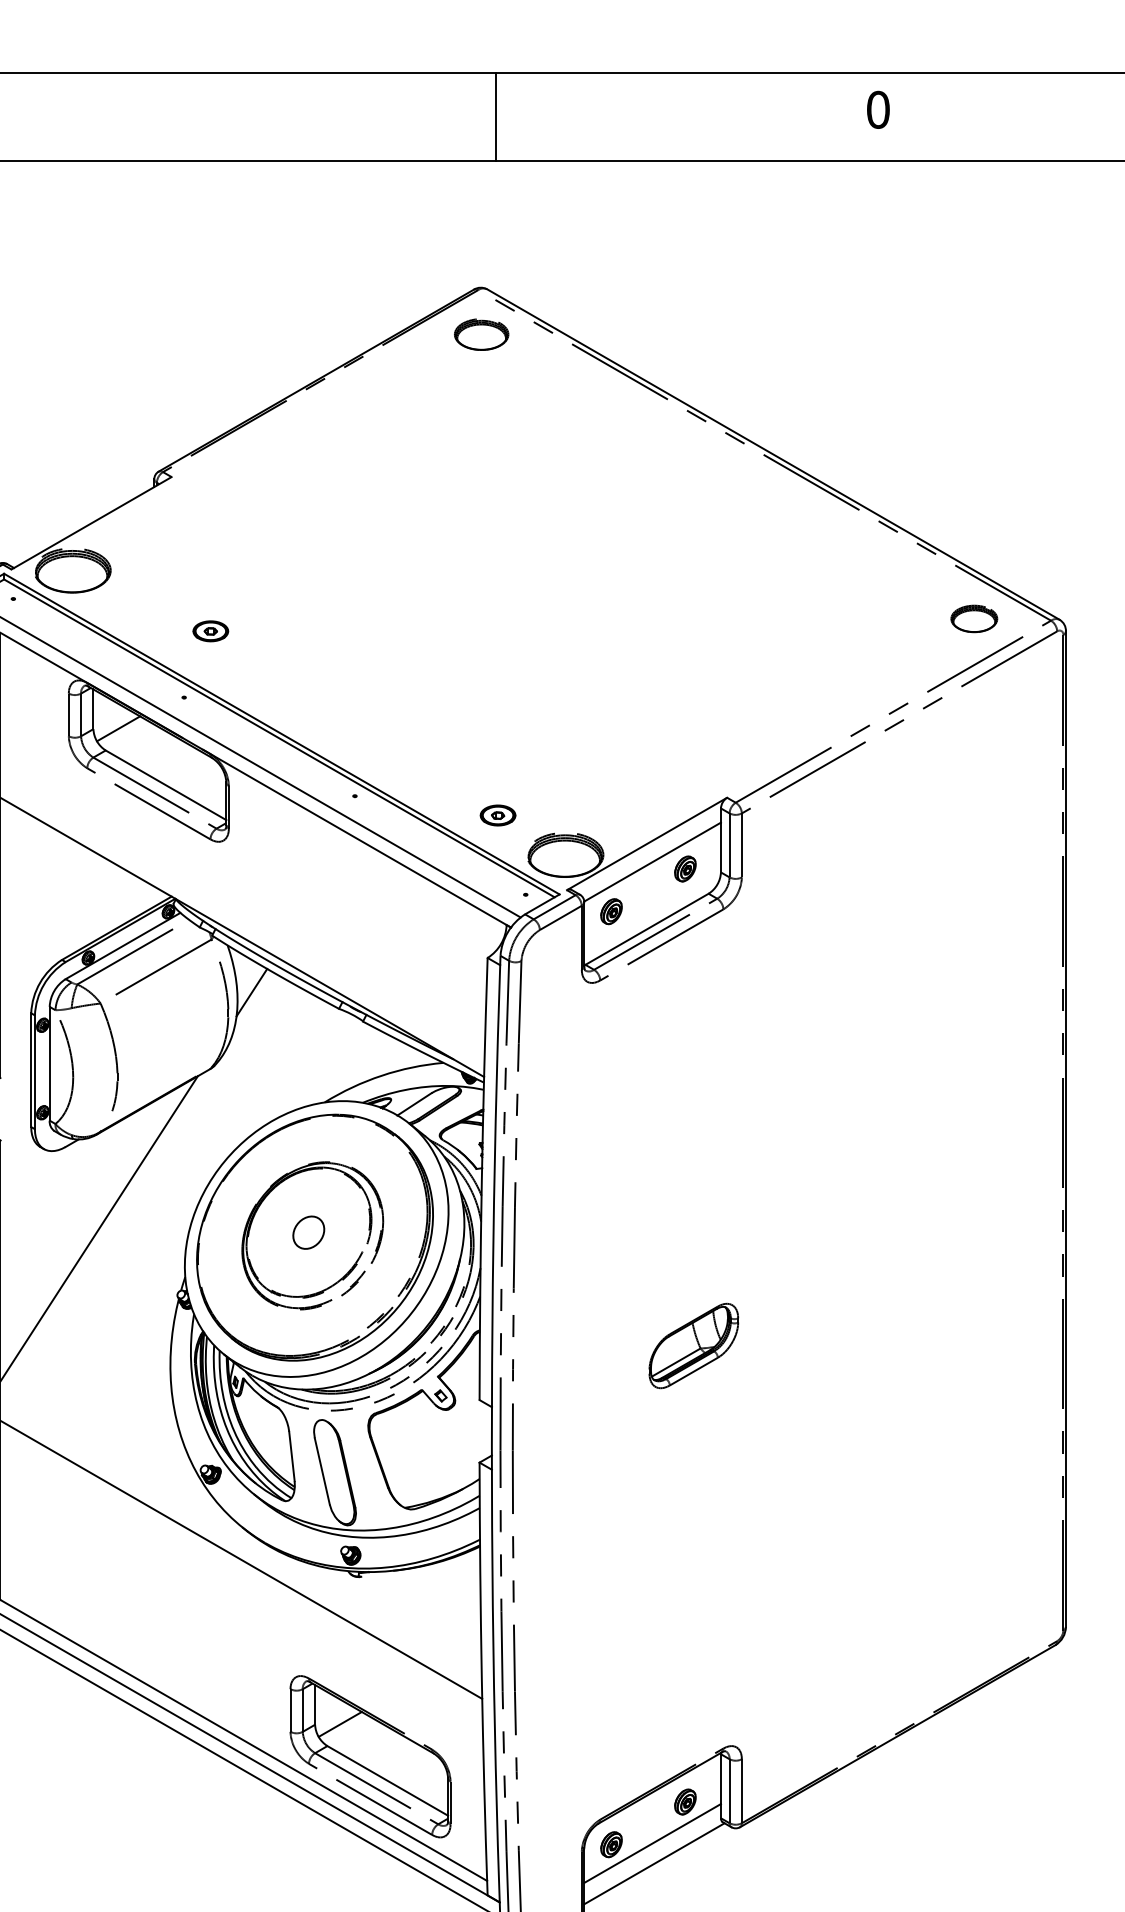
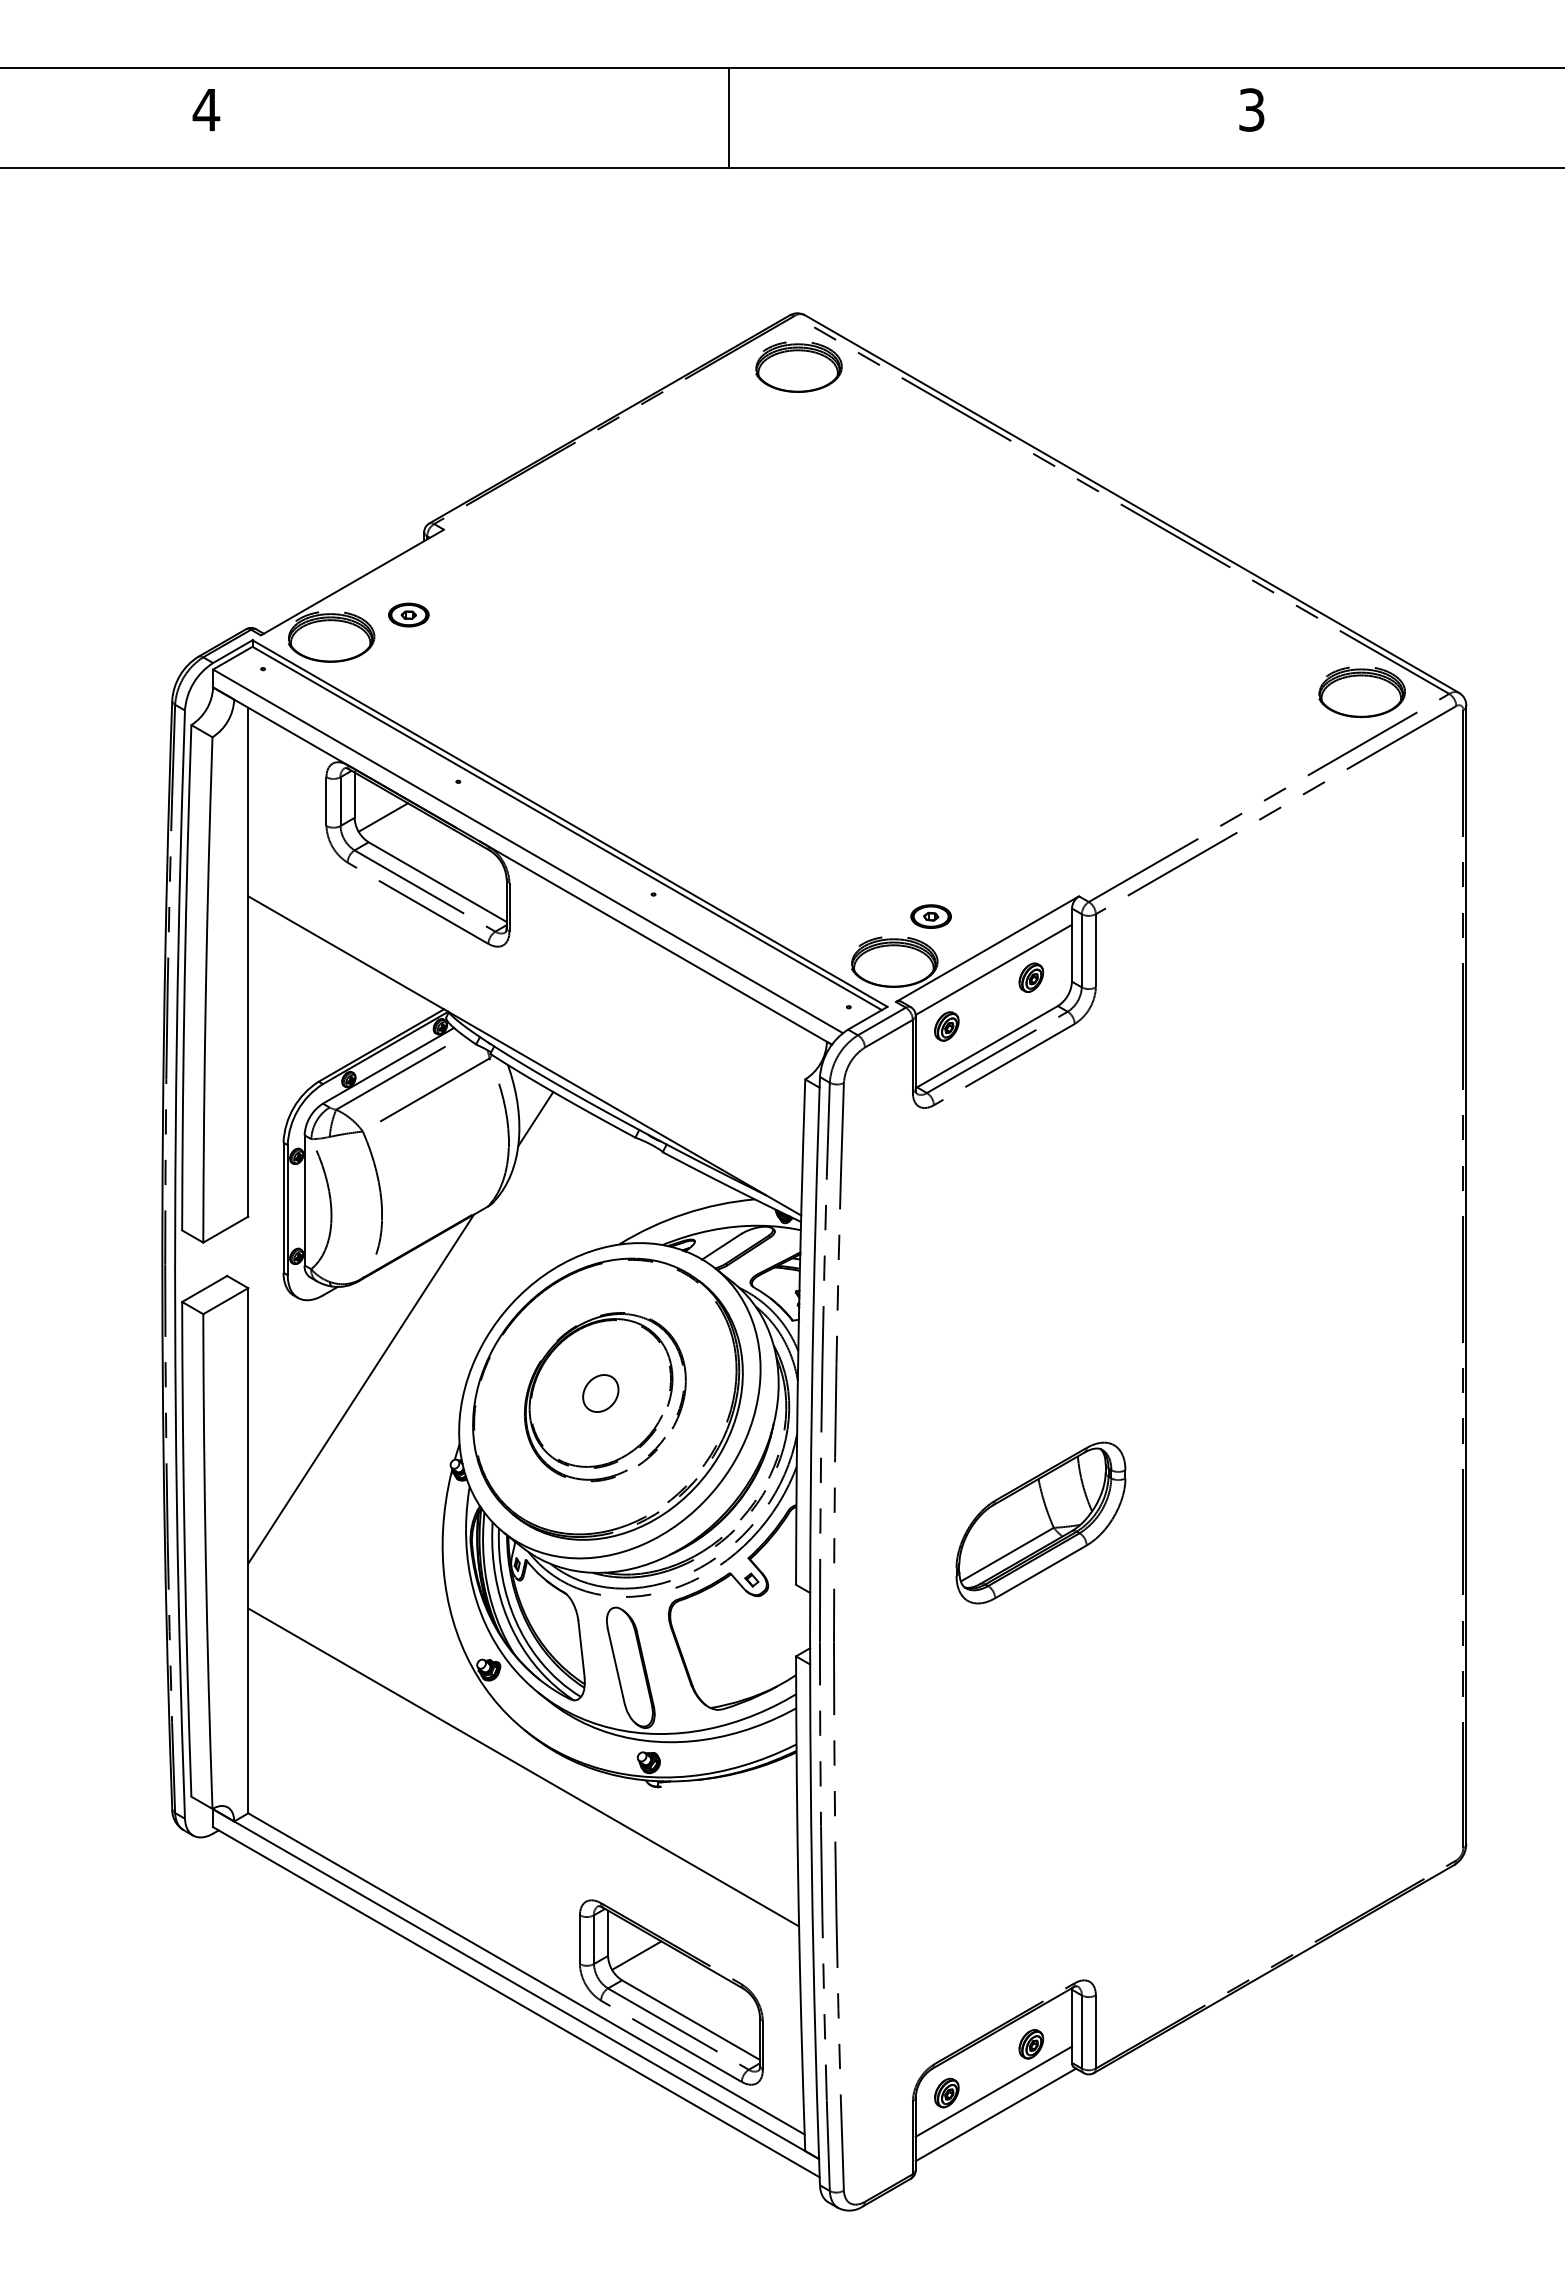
text: (878, 109) -> (1251, 109), 0 -> 3
line: (495, 116) -> (729, 117), moved
part: (481, 334) -> (798, 366), size x1.43
part: (974, 618) -> (1361, 691), size x1.67
part: (210, 630) -> (408, 614), moved
part: (497, 815) -> (930, 916), moved
part: (693, 1345) -> (1040, 1522), size x1.67

